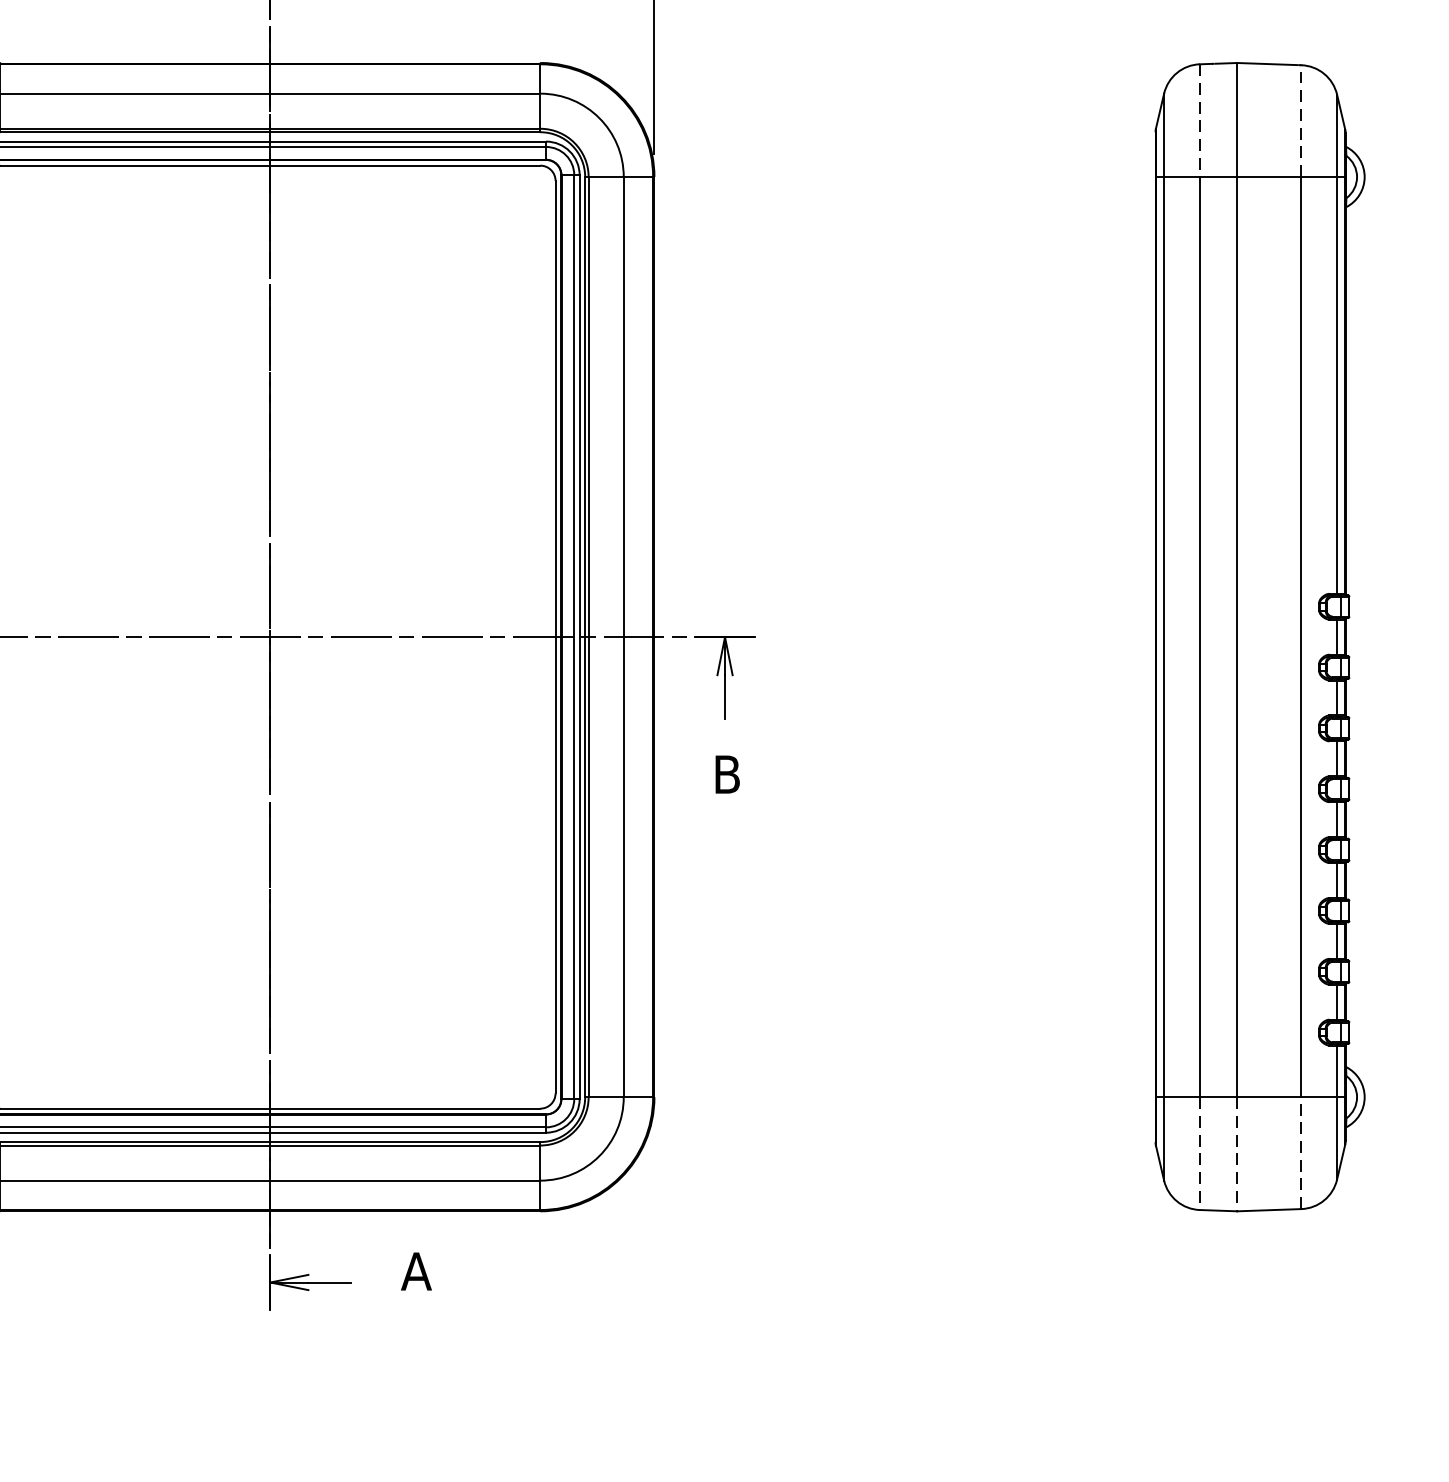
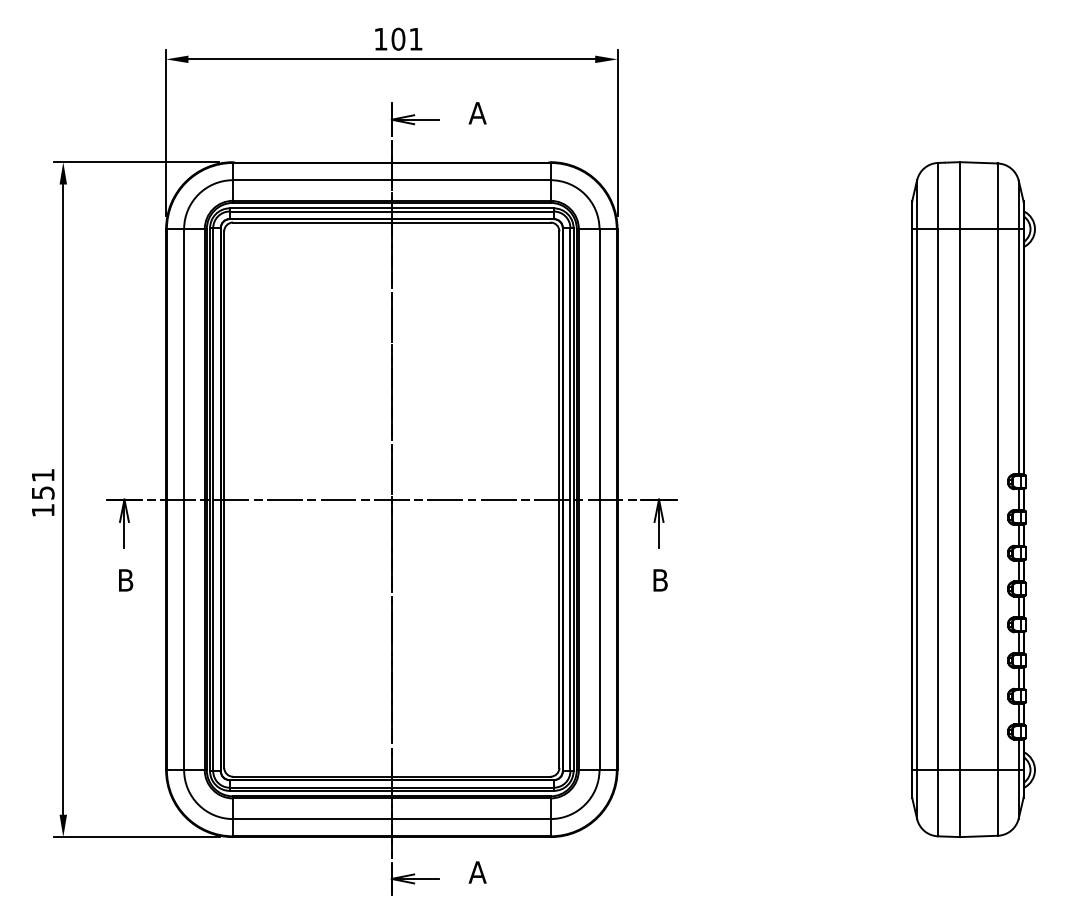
line: (1200, 121) -> (938, 196), dashed -> solid
line: (1300, 121) -> (997, 196), dashed -> solid
line: (1300, 1152) -> (997, 802), dashed -> solid
line: (1200, 1154) -> (938, 803), dashed -> solid
line: (1237, 1154) -> (960, 803), dashed -> solid

